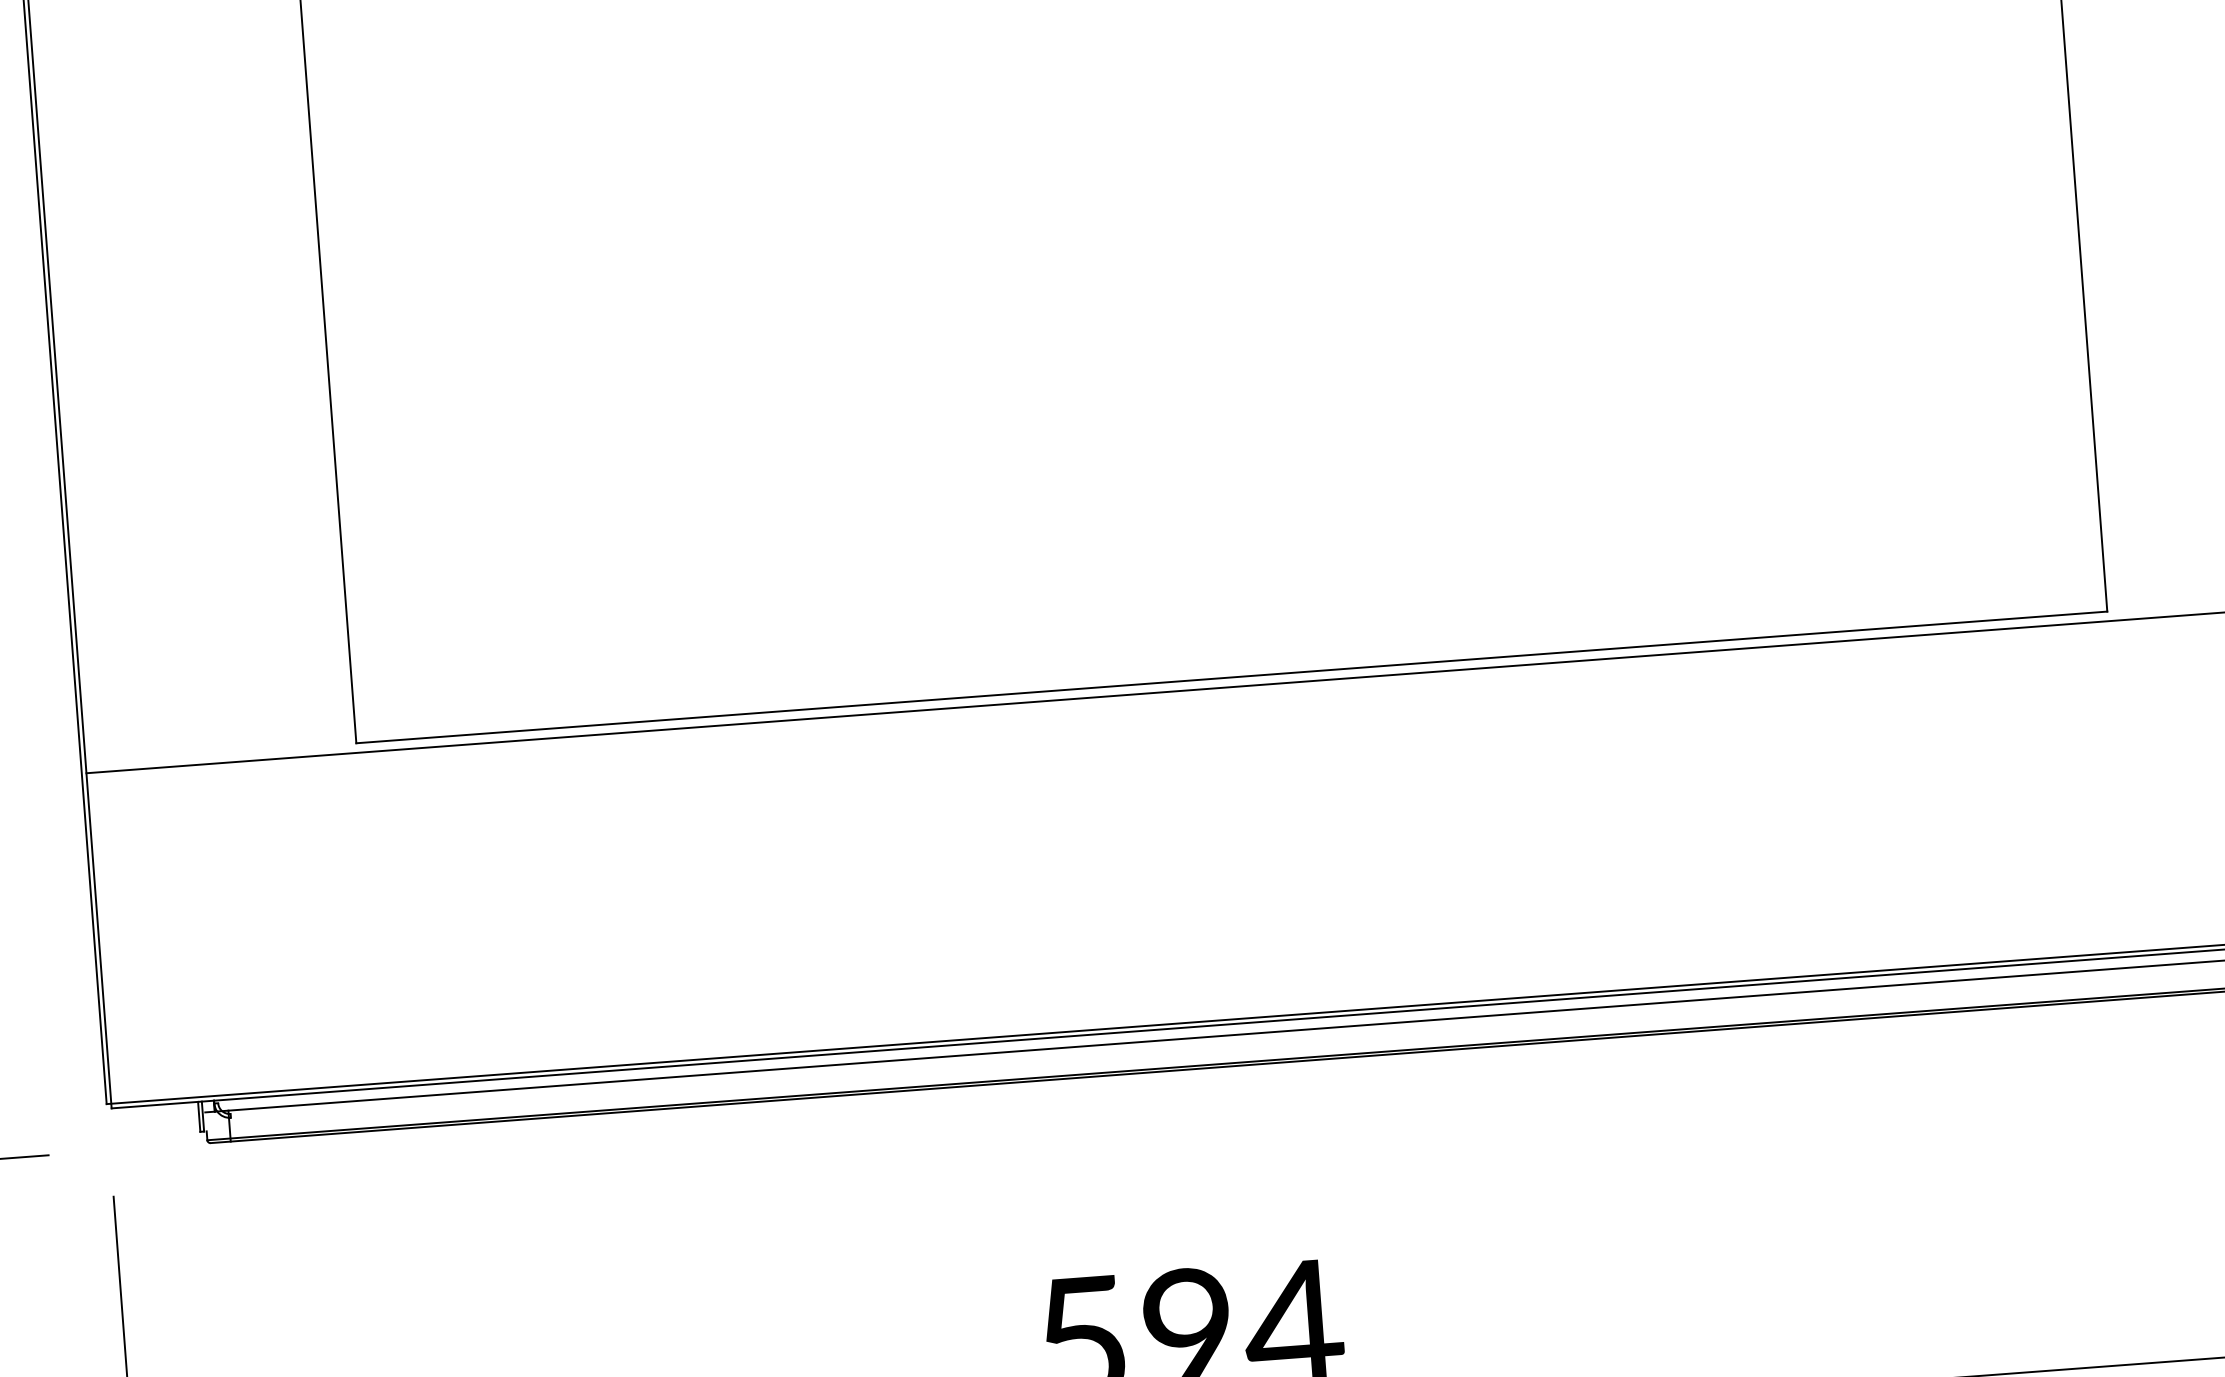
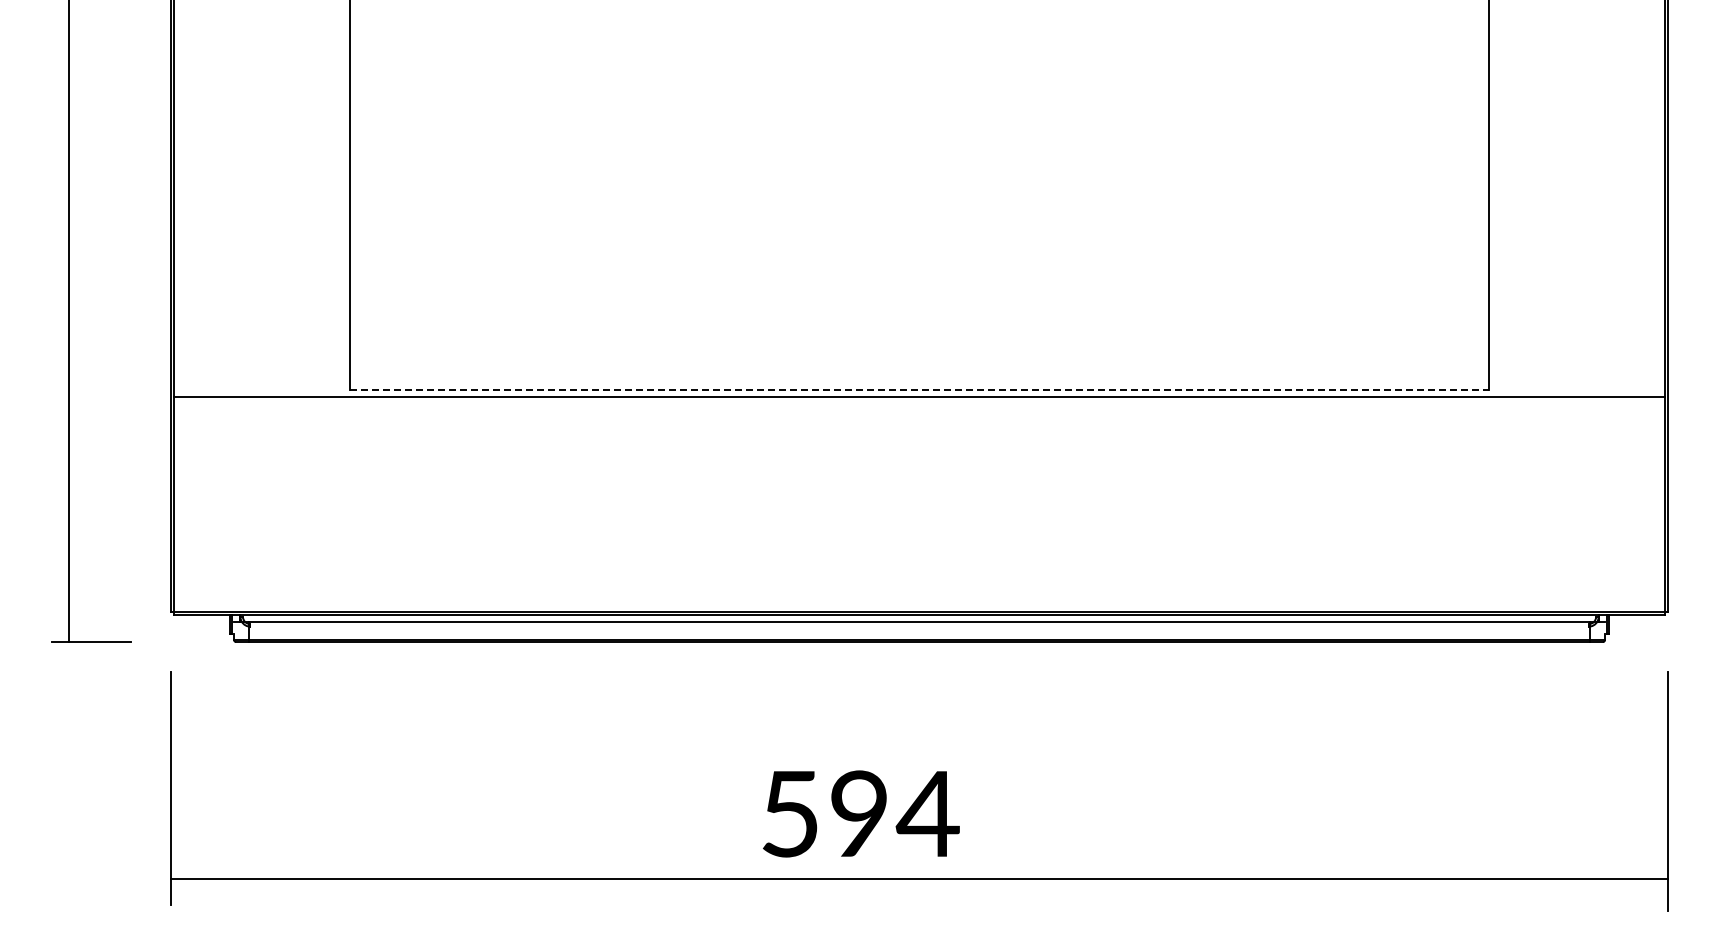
line: (1231, 677) -> (919, 390), solid -> dashed

